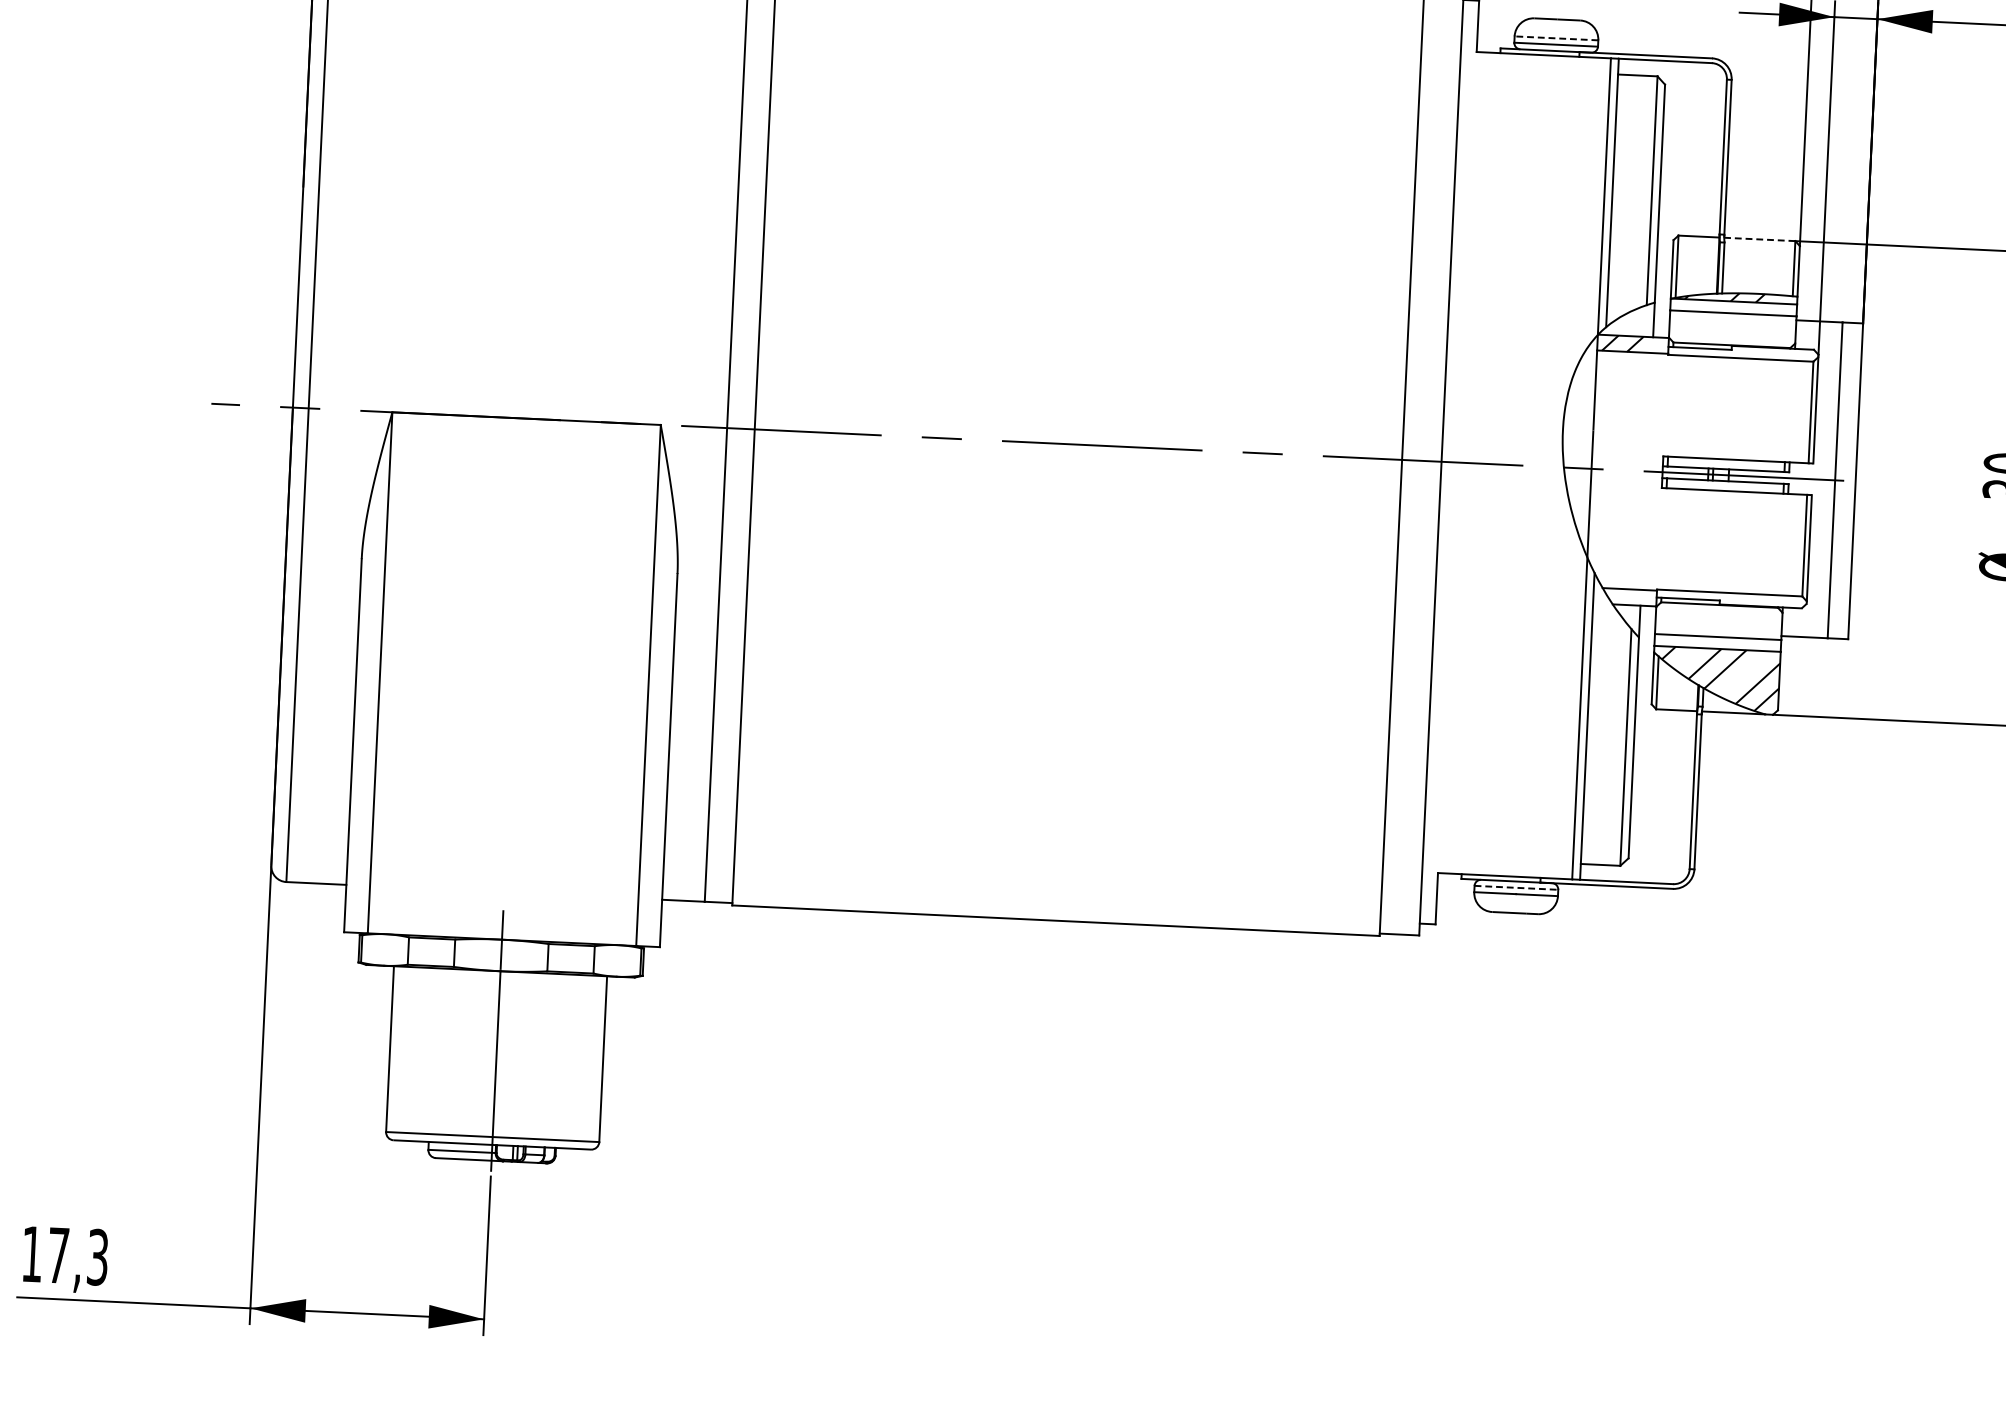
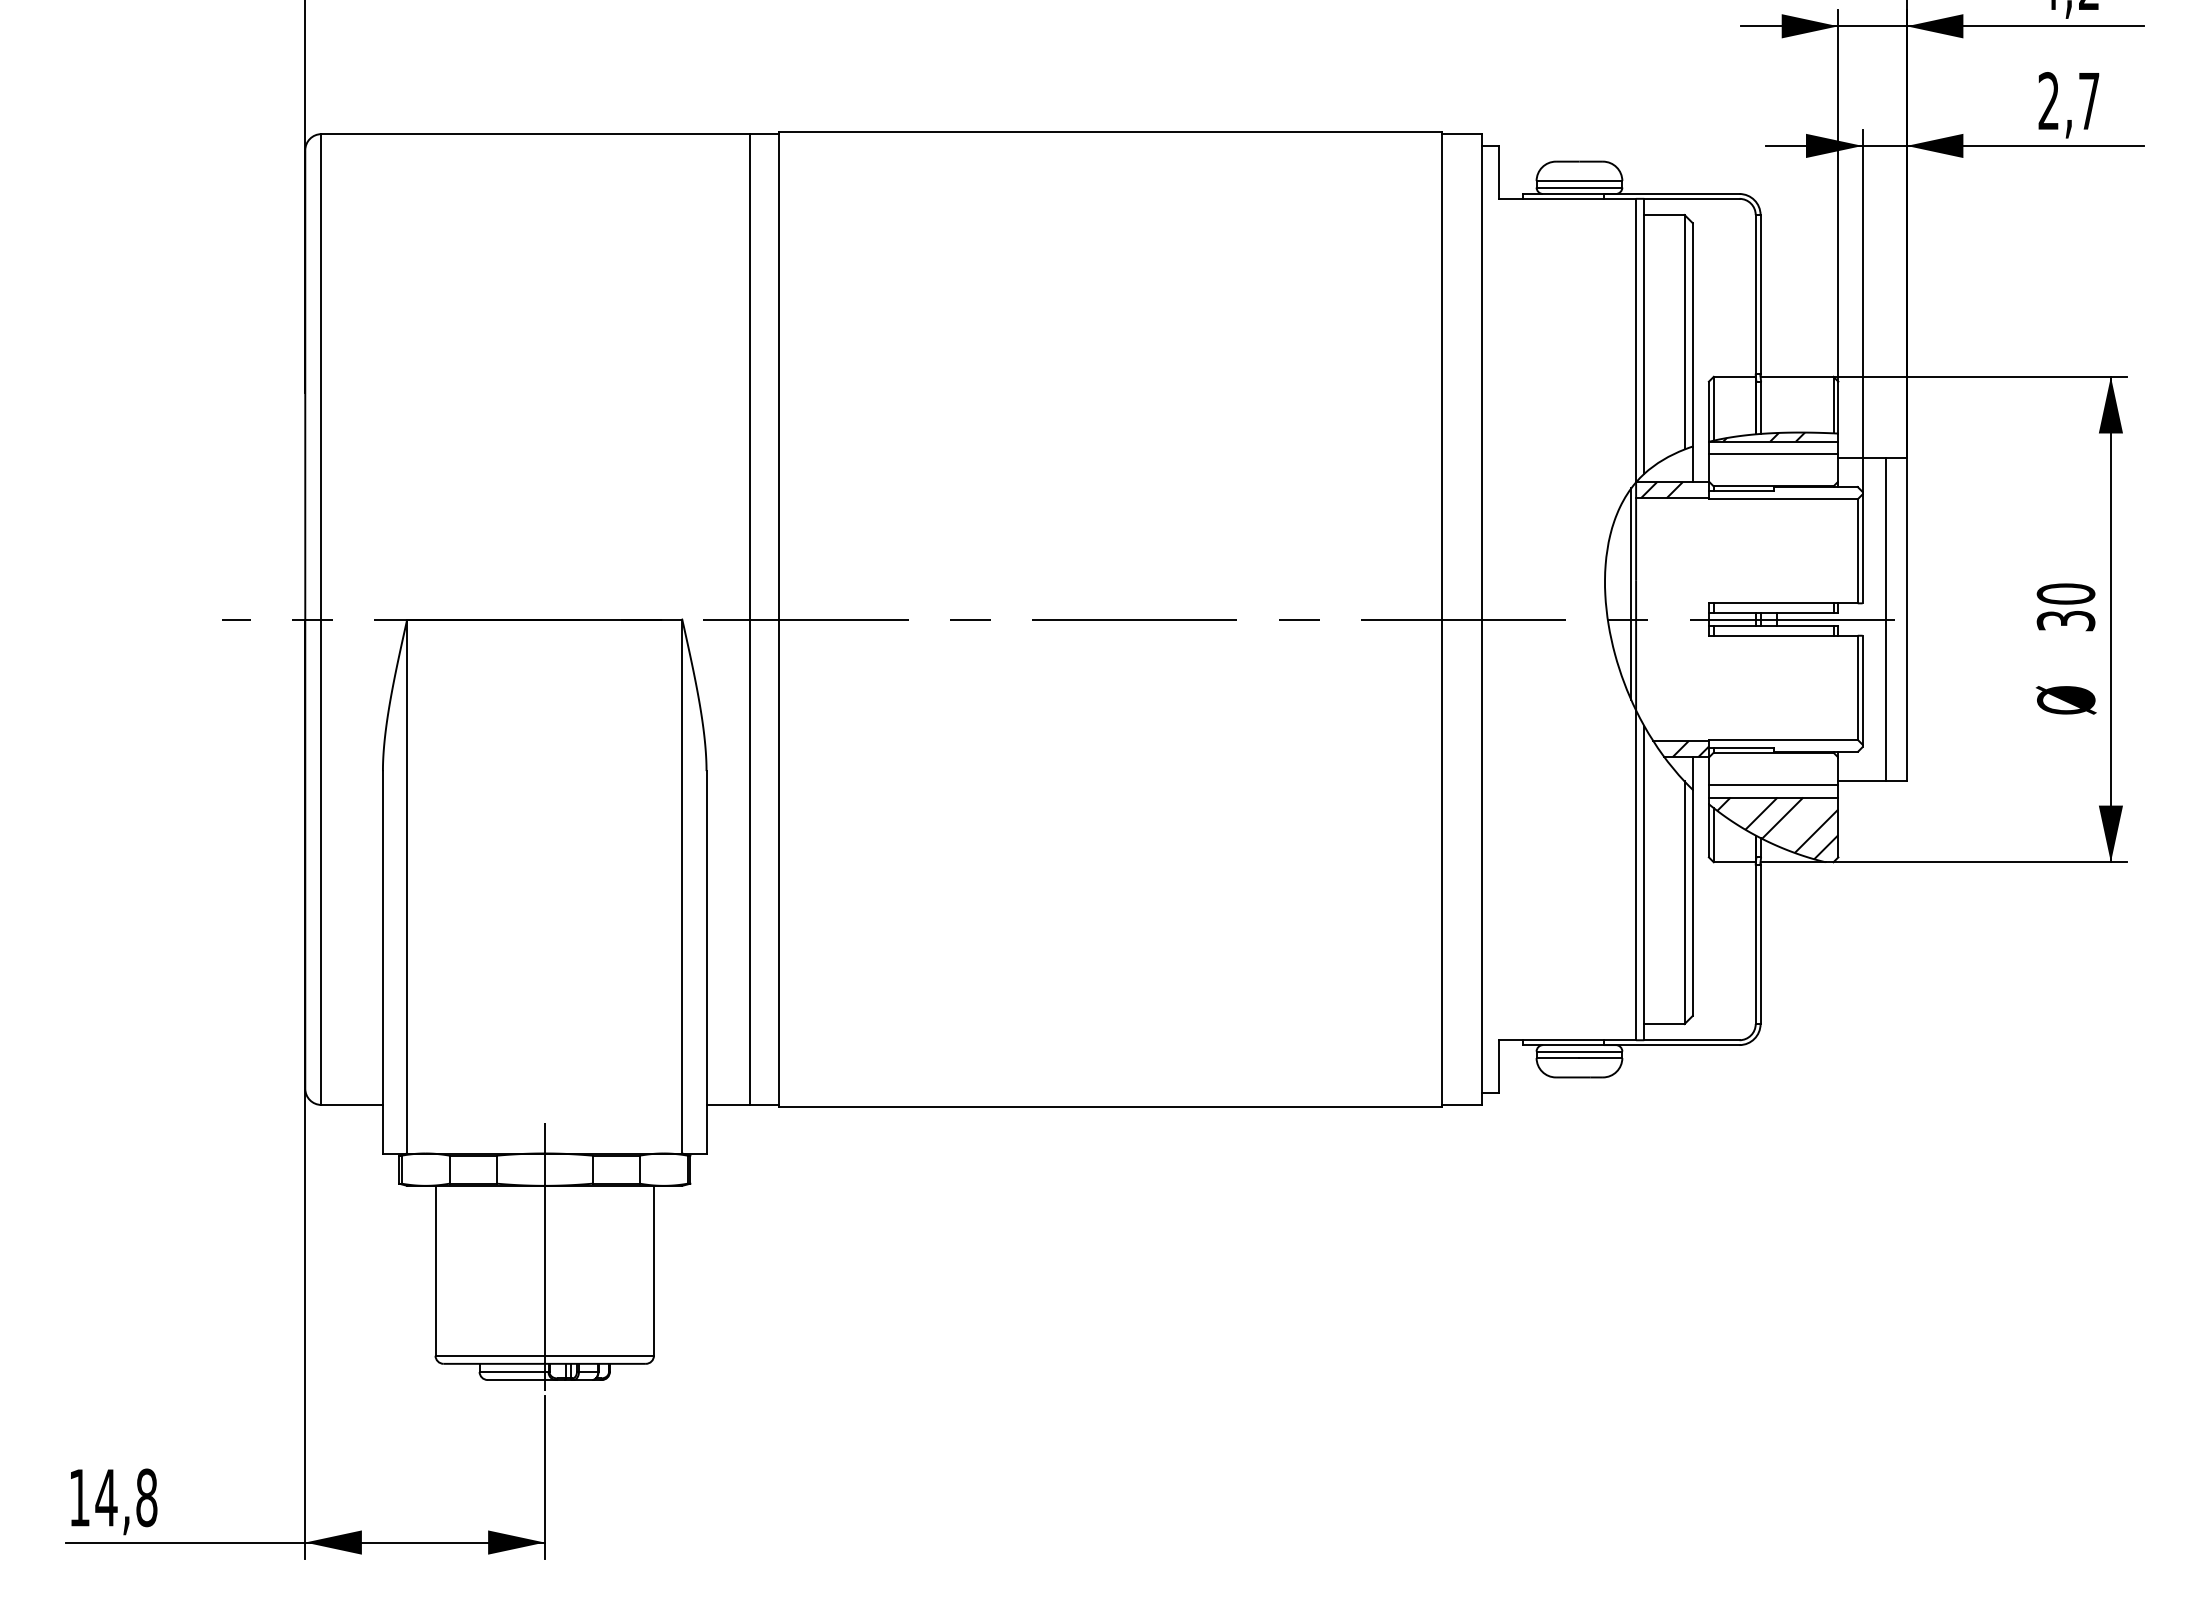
line: (1556, 38) -> (1579, 181), dashed -> solid
line: (1759, 239) -> (1796, 376), dashed -> solid
line: (1588, 443) -> (1631, 593), added
hatch: (1638, 597) -> (1690, 748), added
line: (1516, 887) -> (1579, 1051), dashed -> solid
text: (78, 1256) -> (126, 1497), 17,3 -> 14,8

